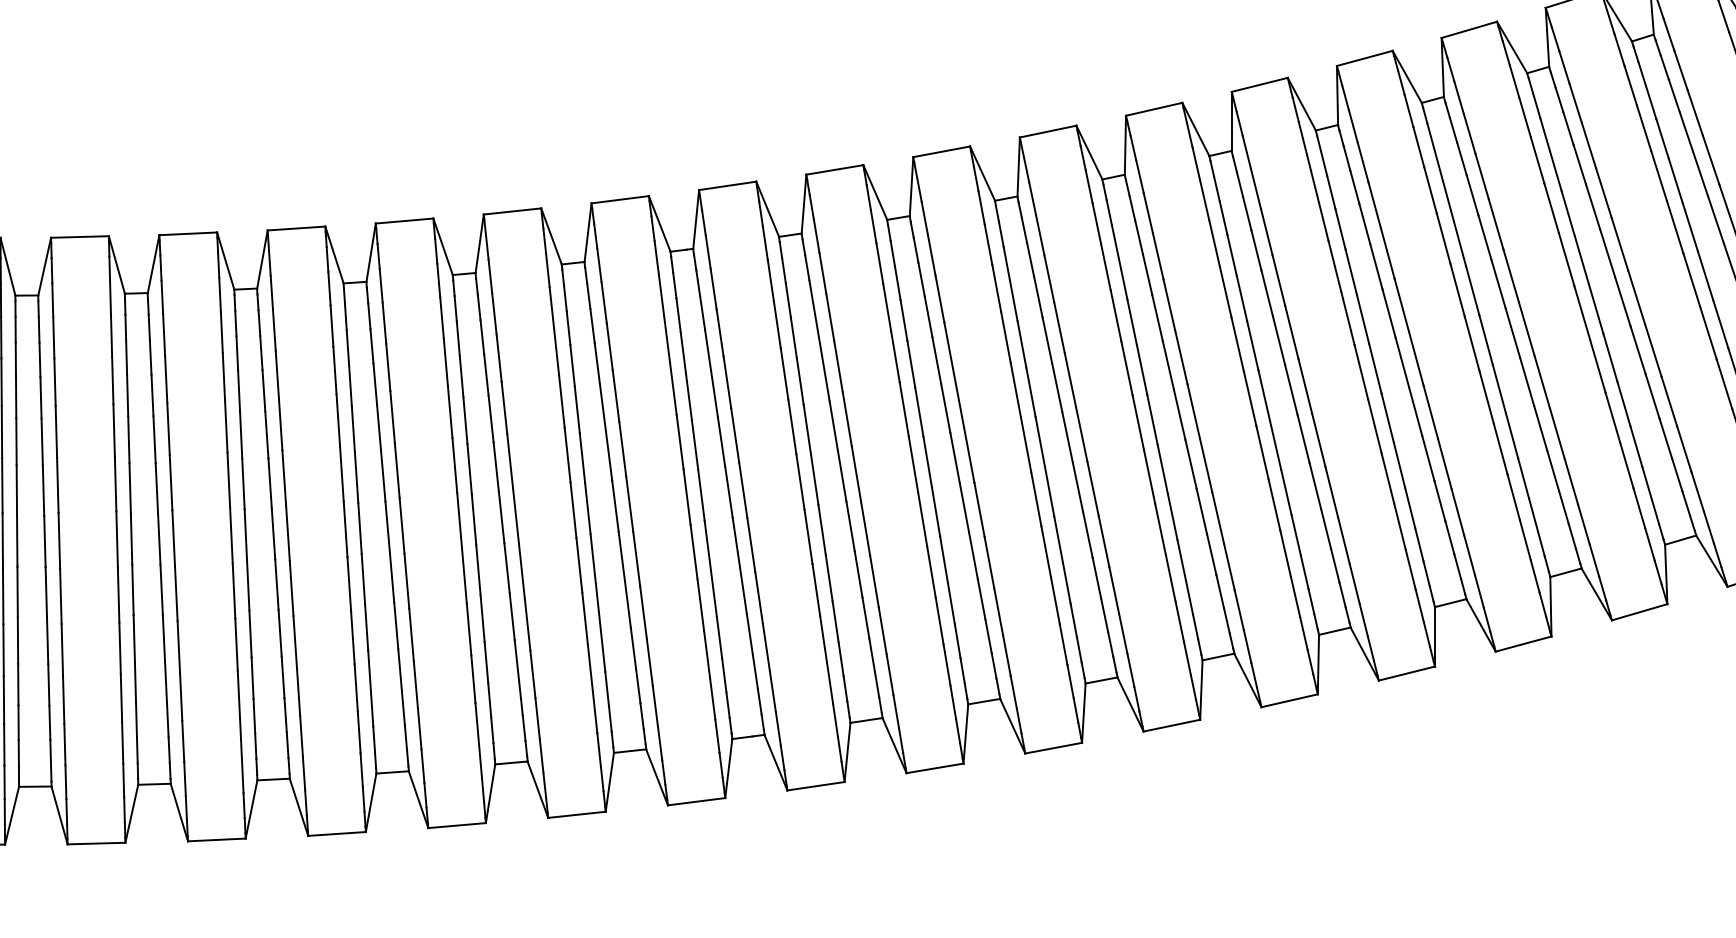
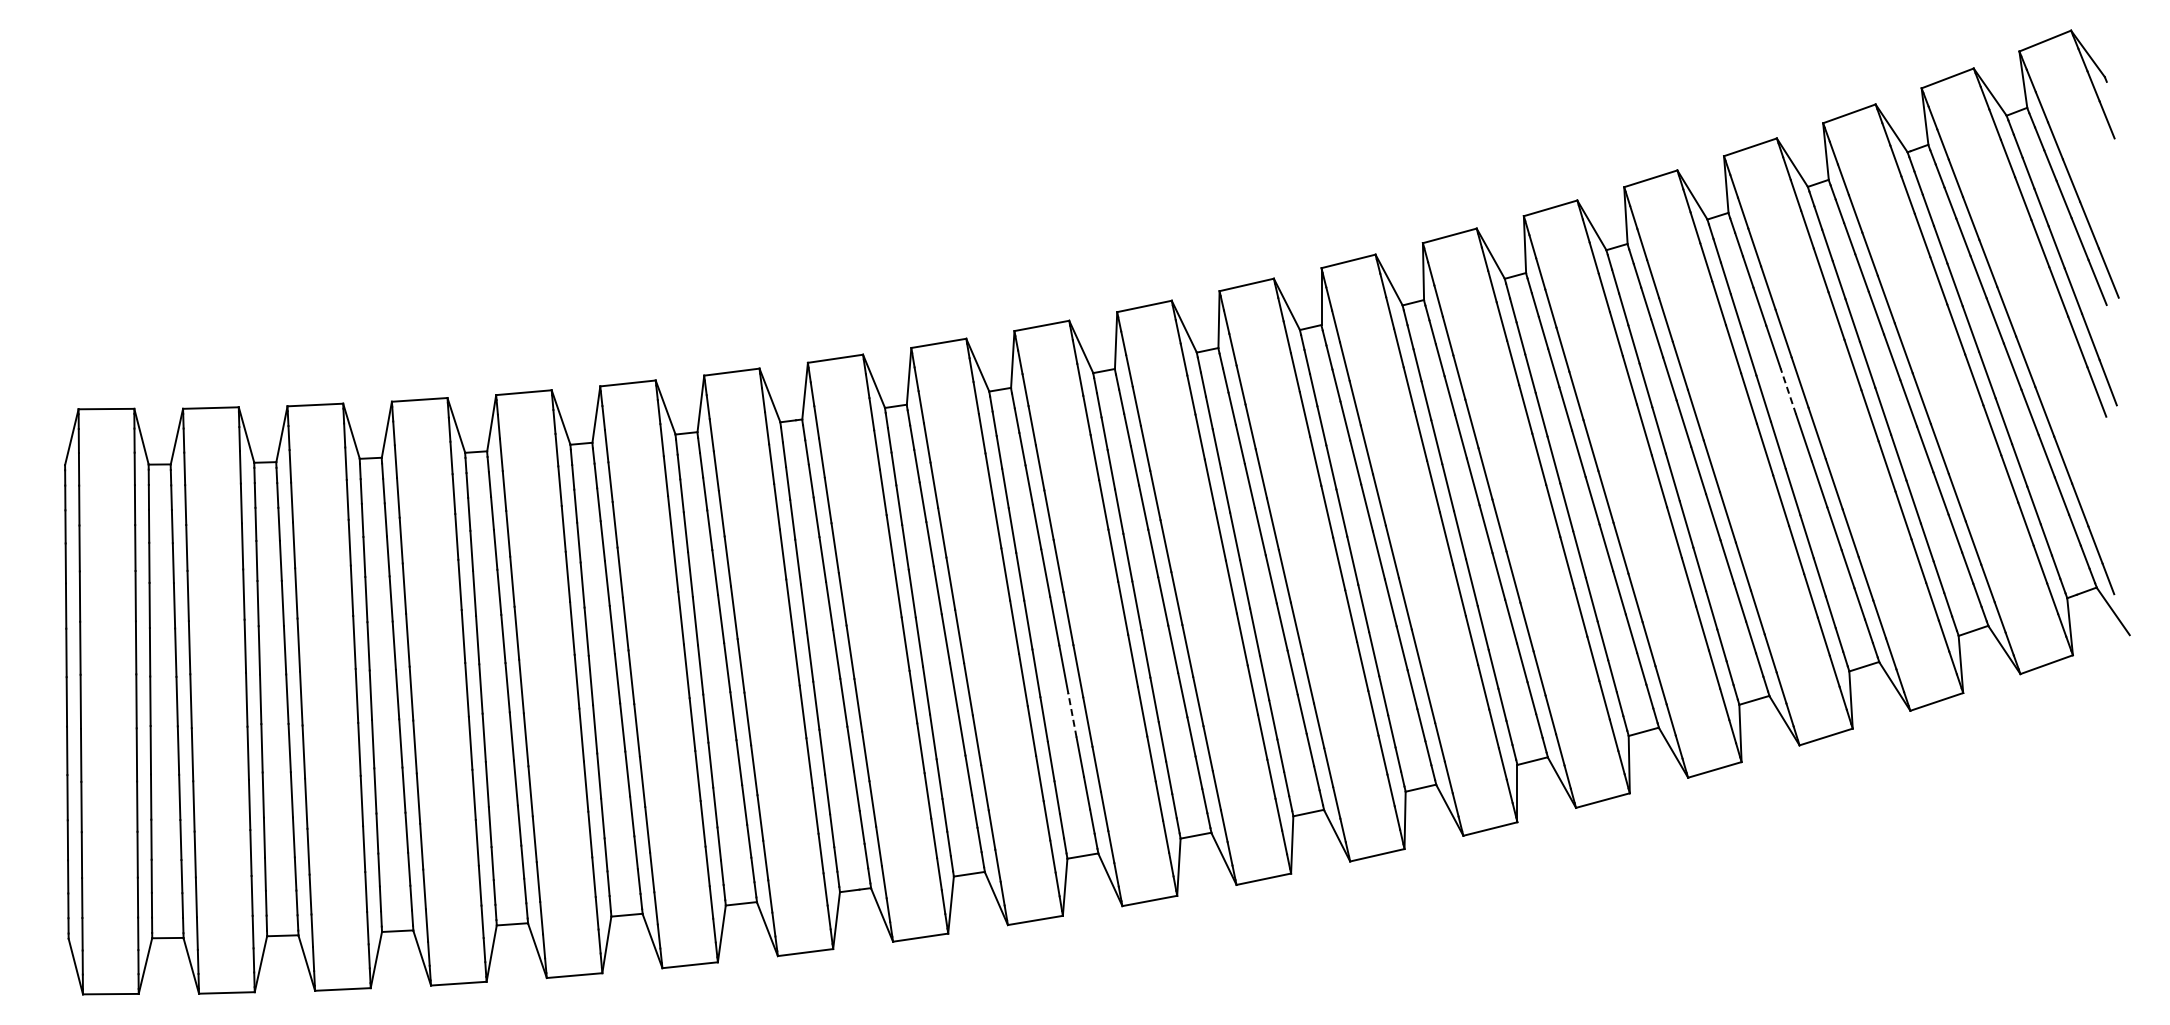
line: (1716, 219) -> (1788, 391), solid -> dashed
line: (973, 555) -> (1072, 715), solid -> dashed

